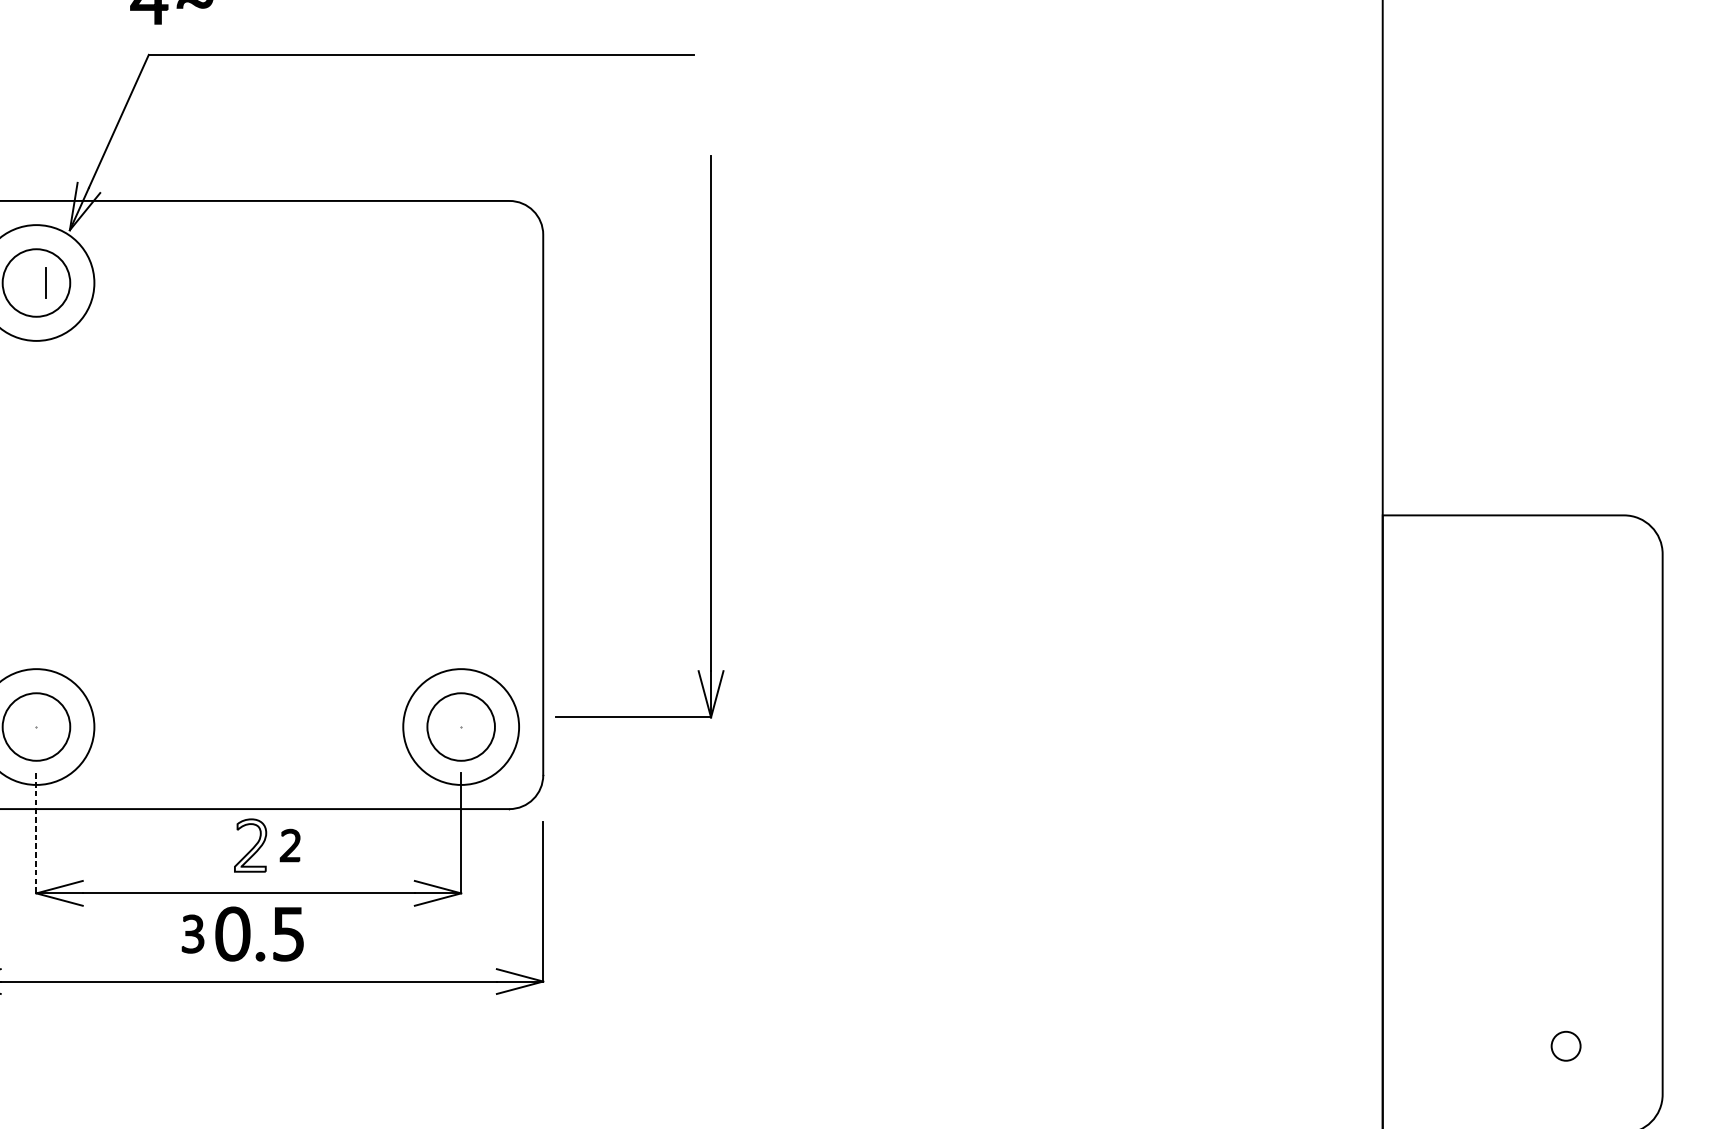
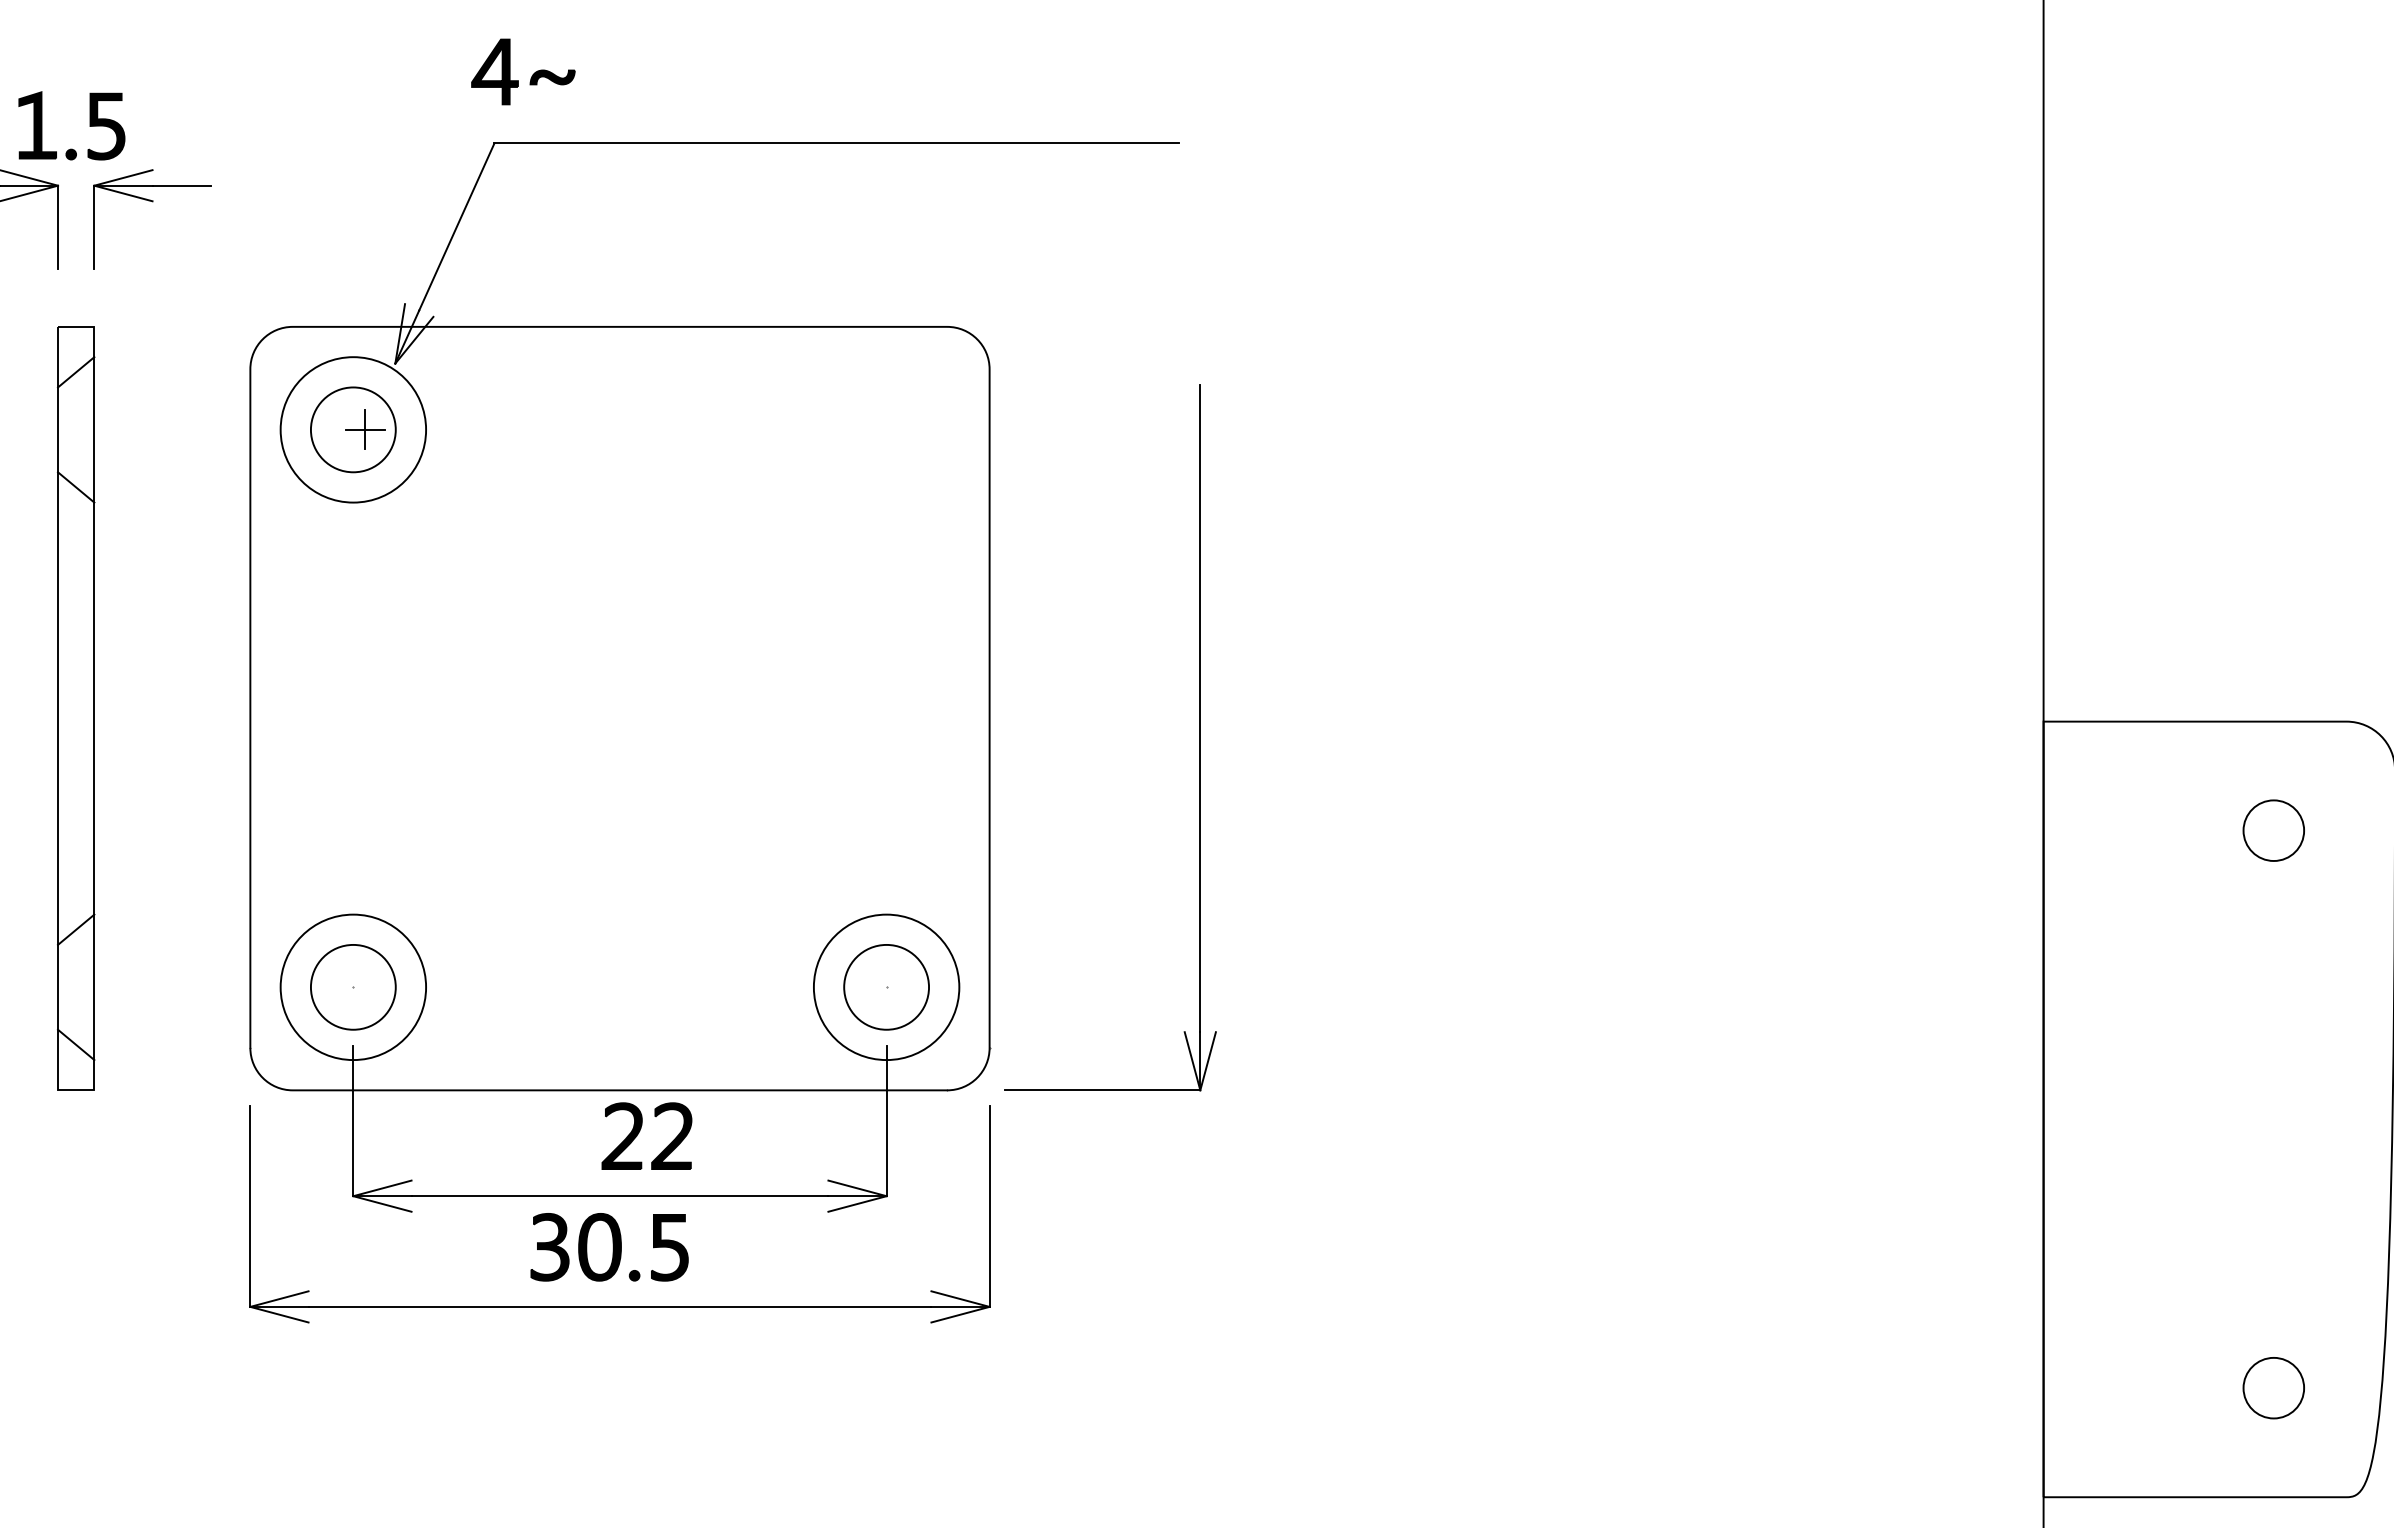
line: (46, 282) -> (365, 429), added
part: (710, 436) -> (1199, 737), moved
circle: (1565, 602) -> (2273, 830), added
line: (36, 833) -> (353, 1121), dashed -> solid
fill: (250, 845) -> (621, 1136), added
part: (289, 845) -> (671, 1135), size x1.67
part: (192, 934) -> (549, 1247), size x1.43
circle: (1565, 1045) -> (2273, 1387), size x1.67

